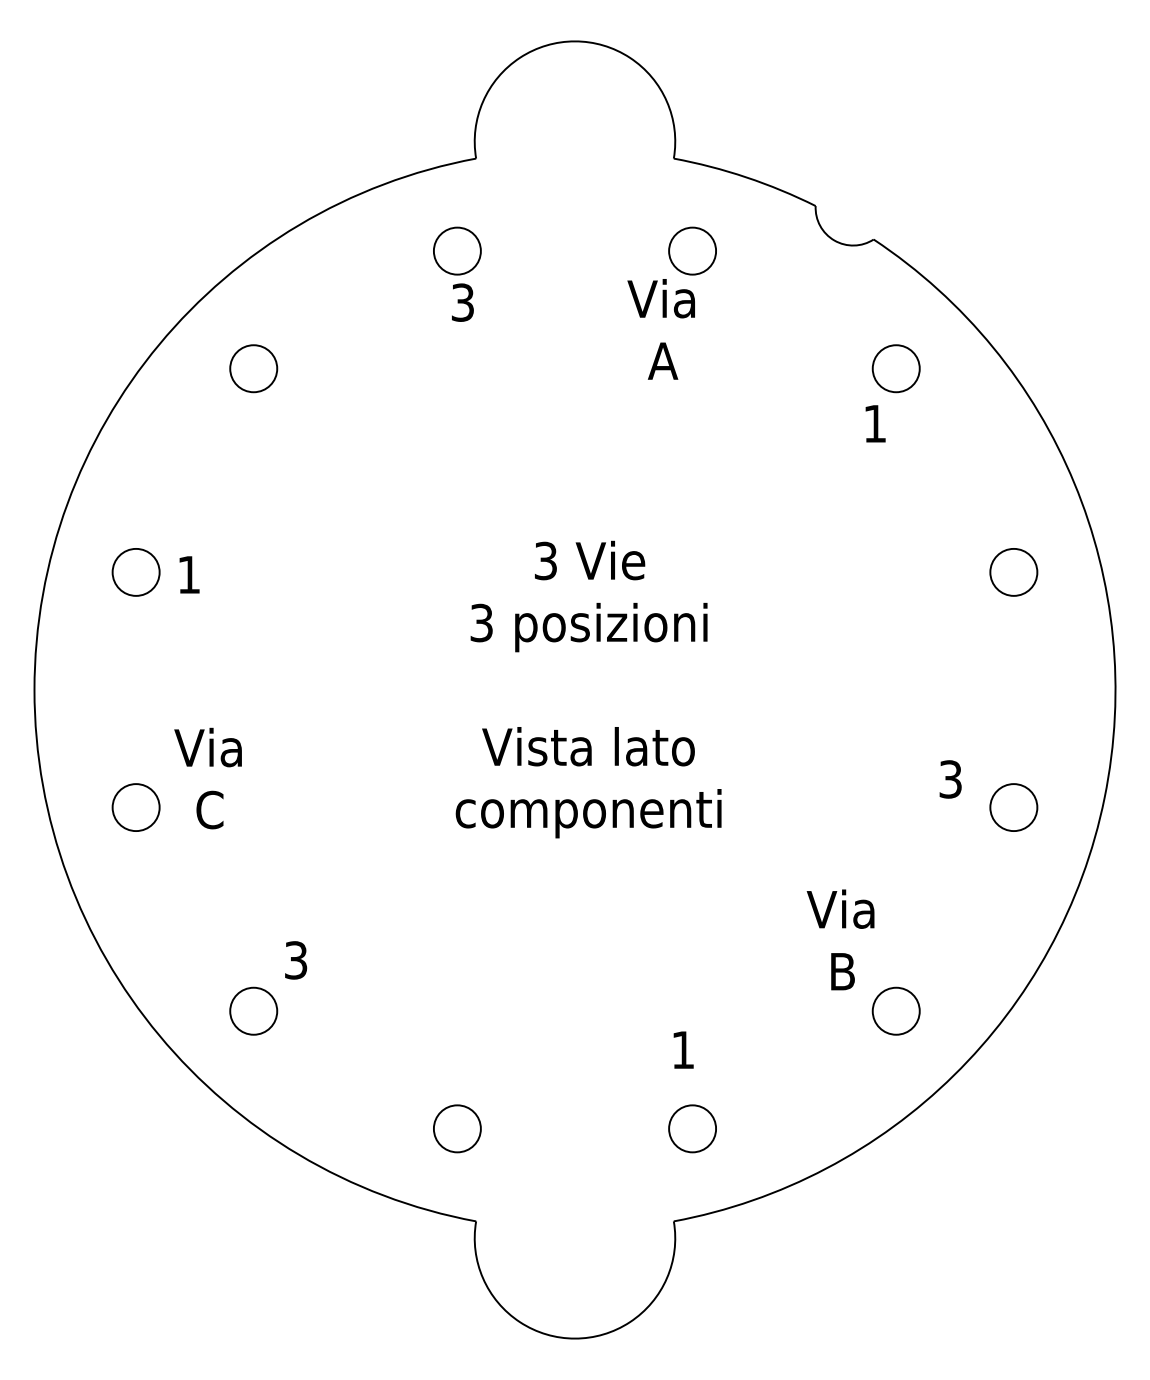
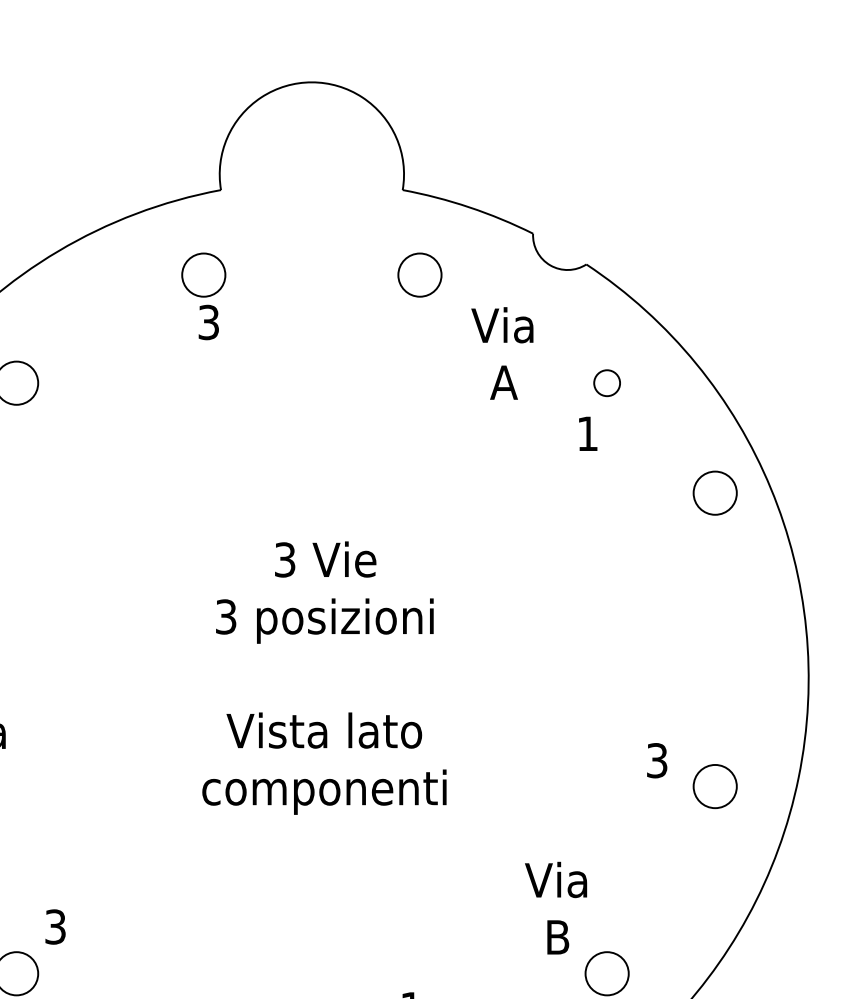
text: (660, 329) -> (501, 353), moved
circle: (895, 368) -> (606, 383), size x0.6
circle: (1013, 572) -> (714, 493), moved

